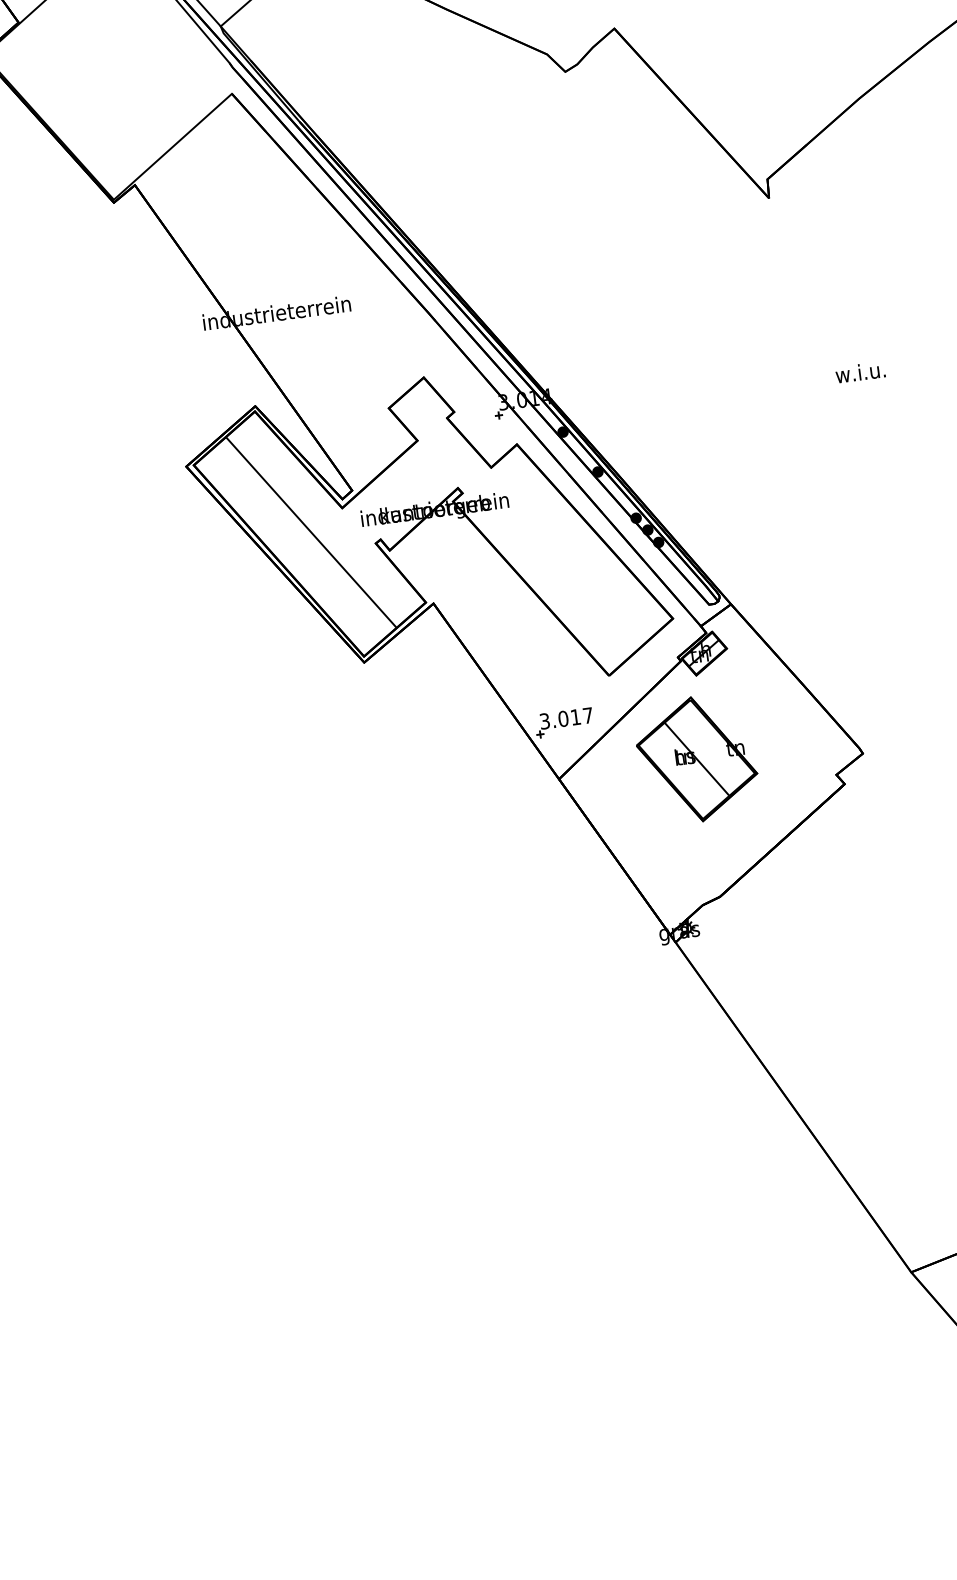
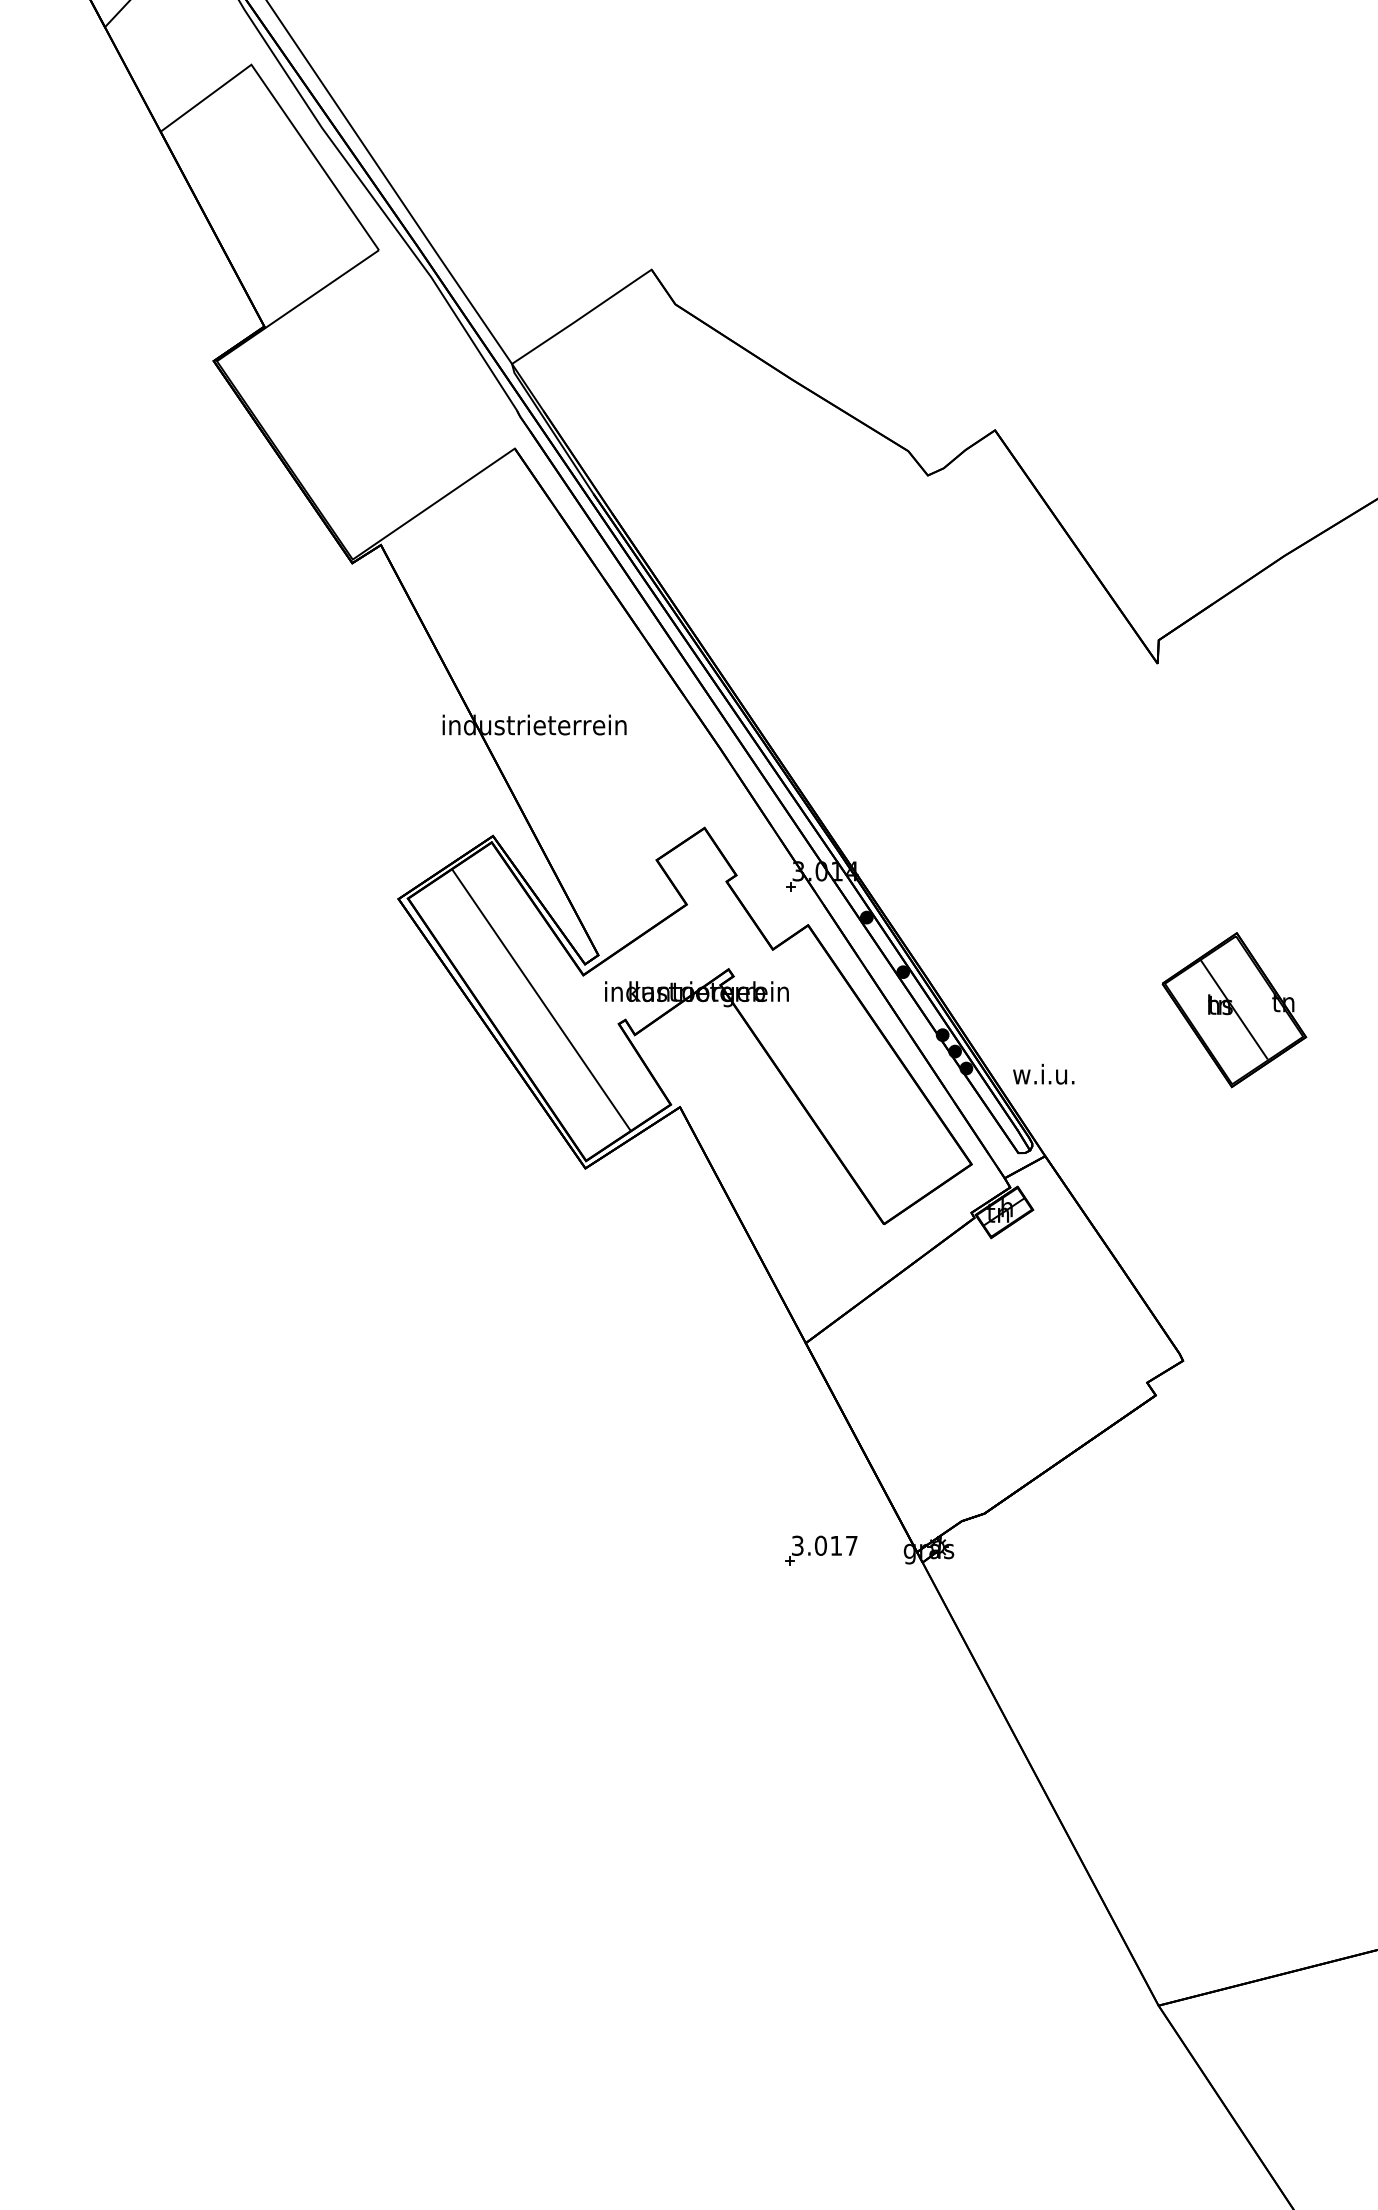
text: (860, 371) -> (1043, 1073), moved
part: (564, 722) -> (821, 1550), moved
part: (697, 759) -> (1234, 1010), moved

